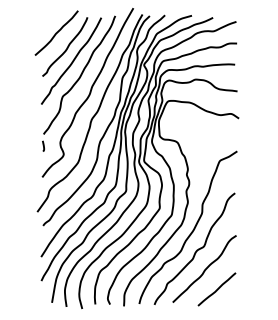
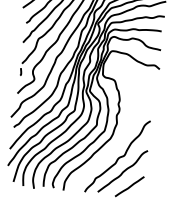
curve: (193, 228) -> (118, 142), removed

